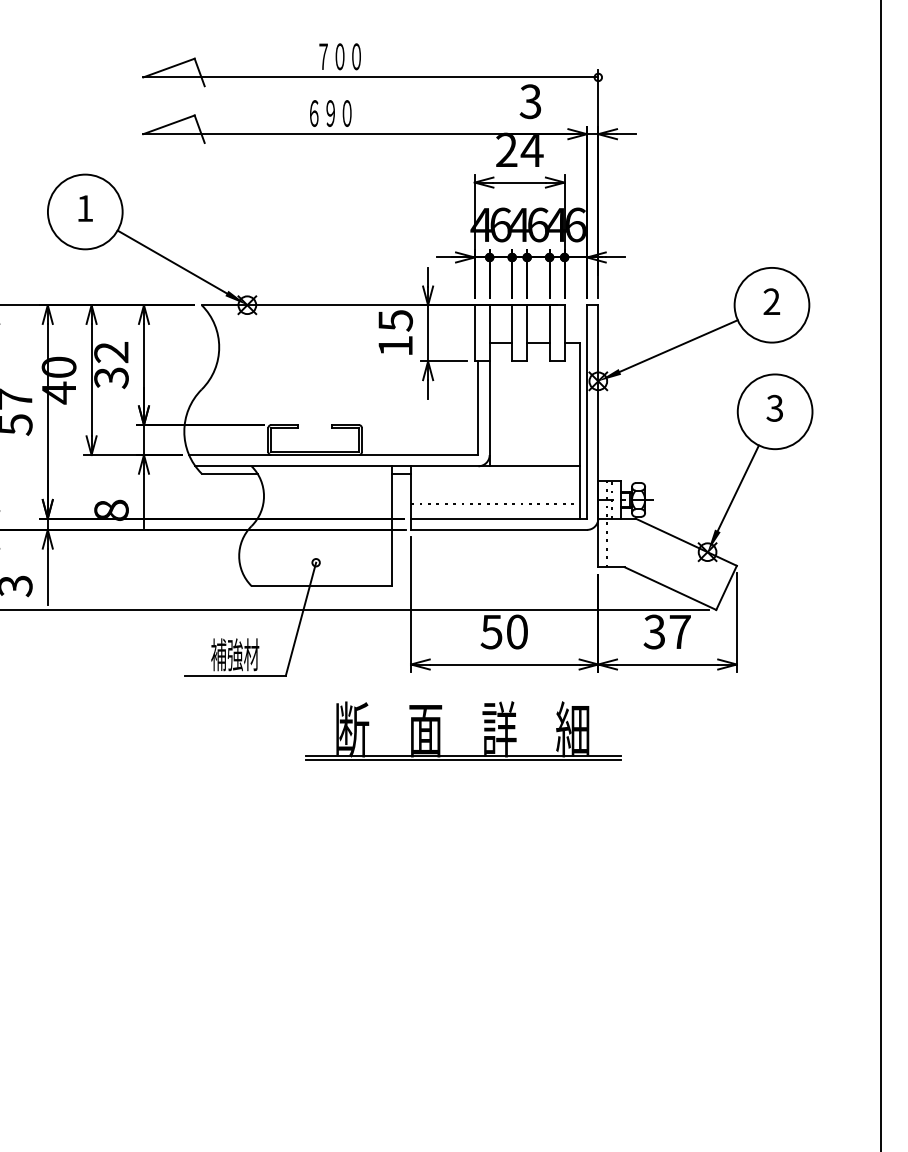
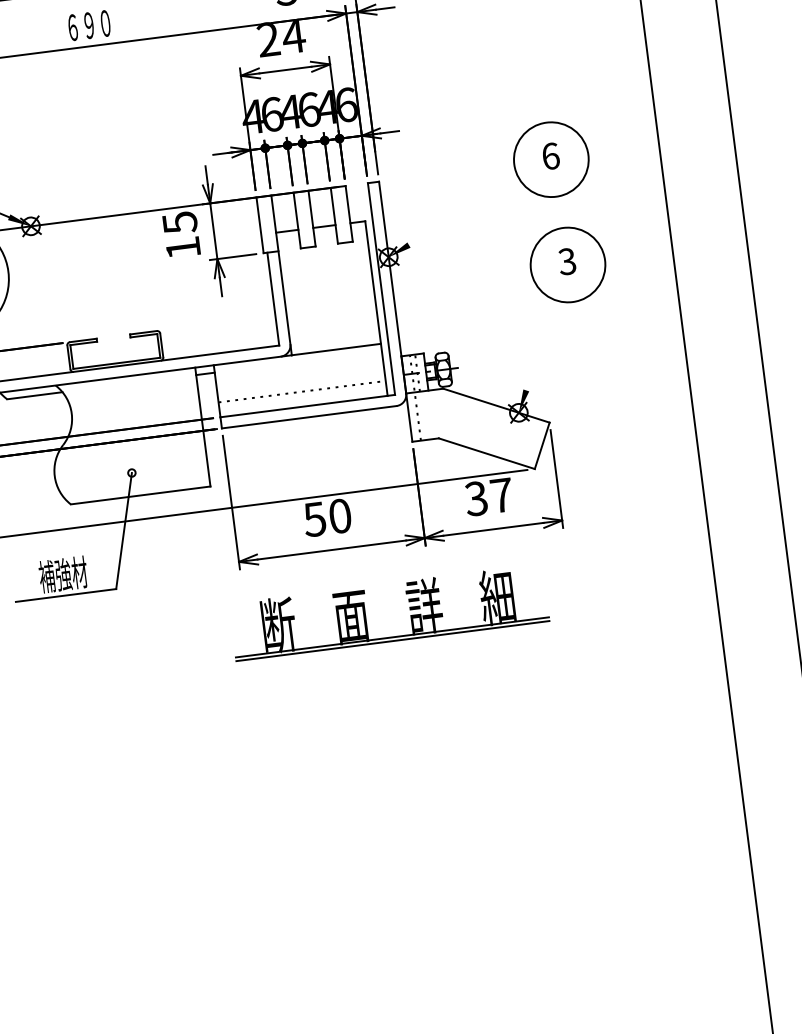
text: (771, 301) -> (550, 156), 2 -> 6
line: (678, 345) -> (463, 211), removed
line: (737, 487) -> (540, 344), removed
part: (484, 730) -> (409, 609), moved

